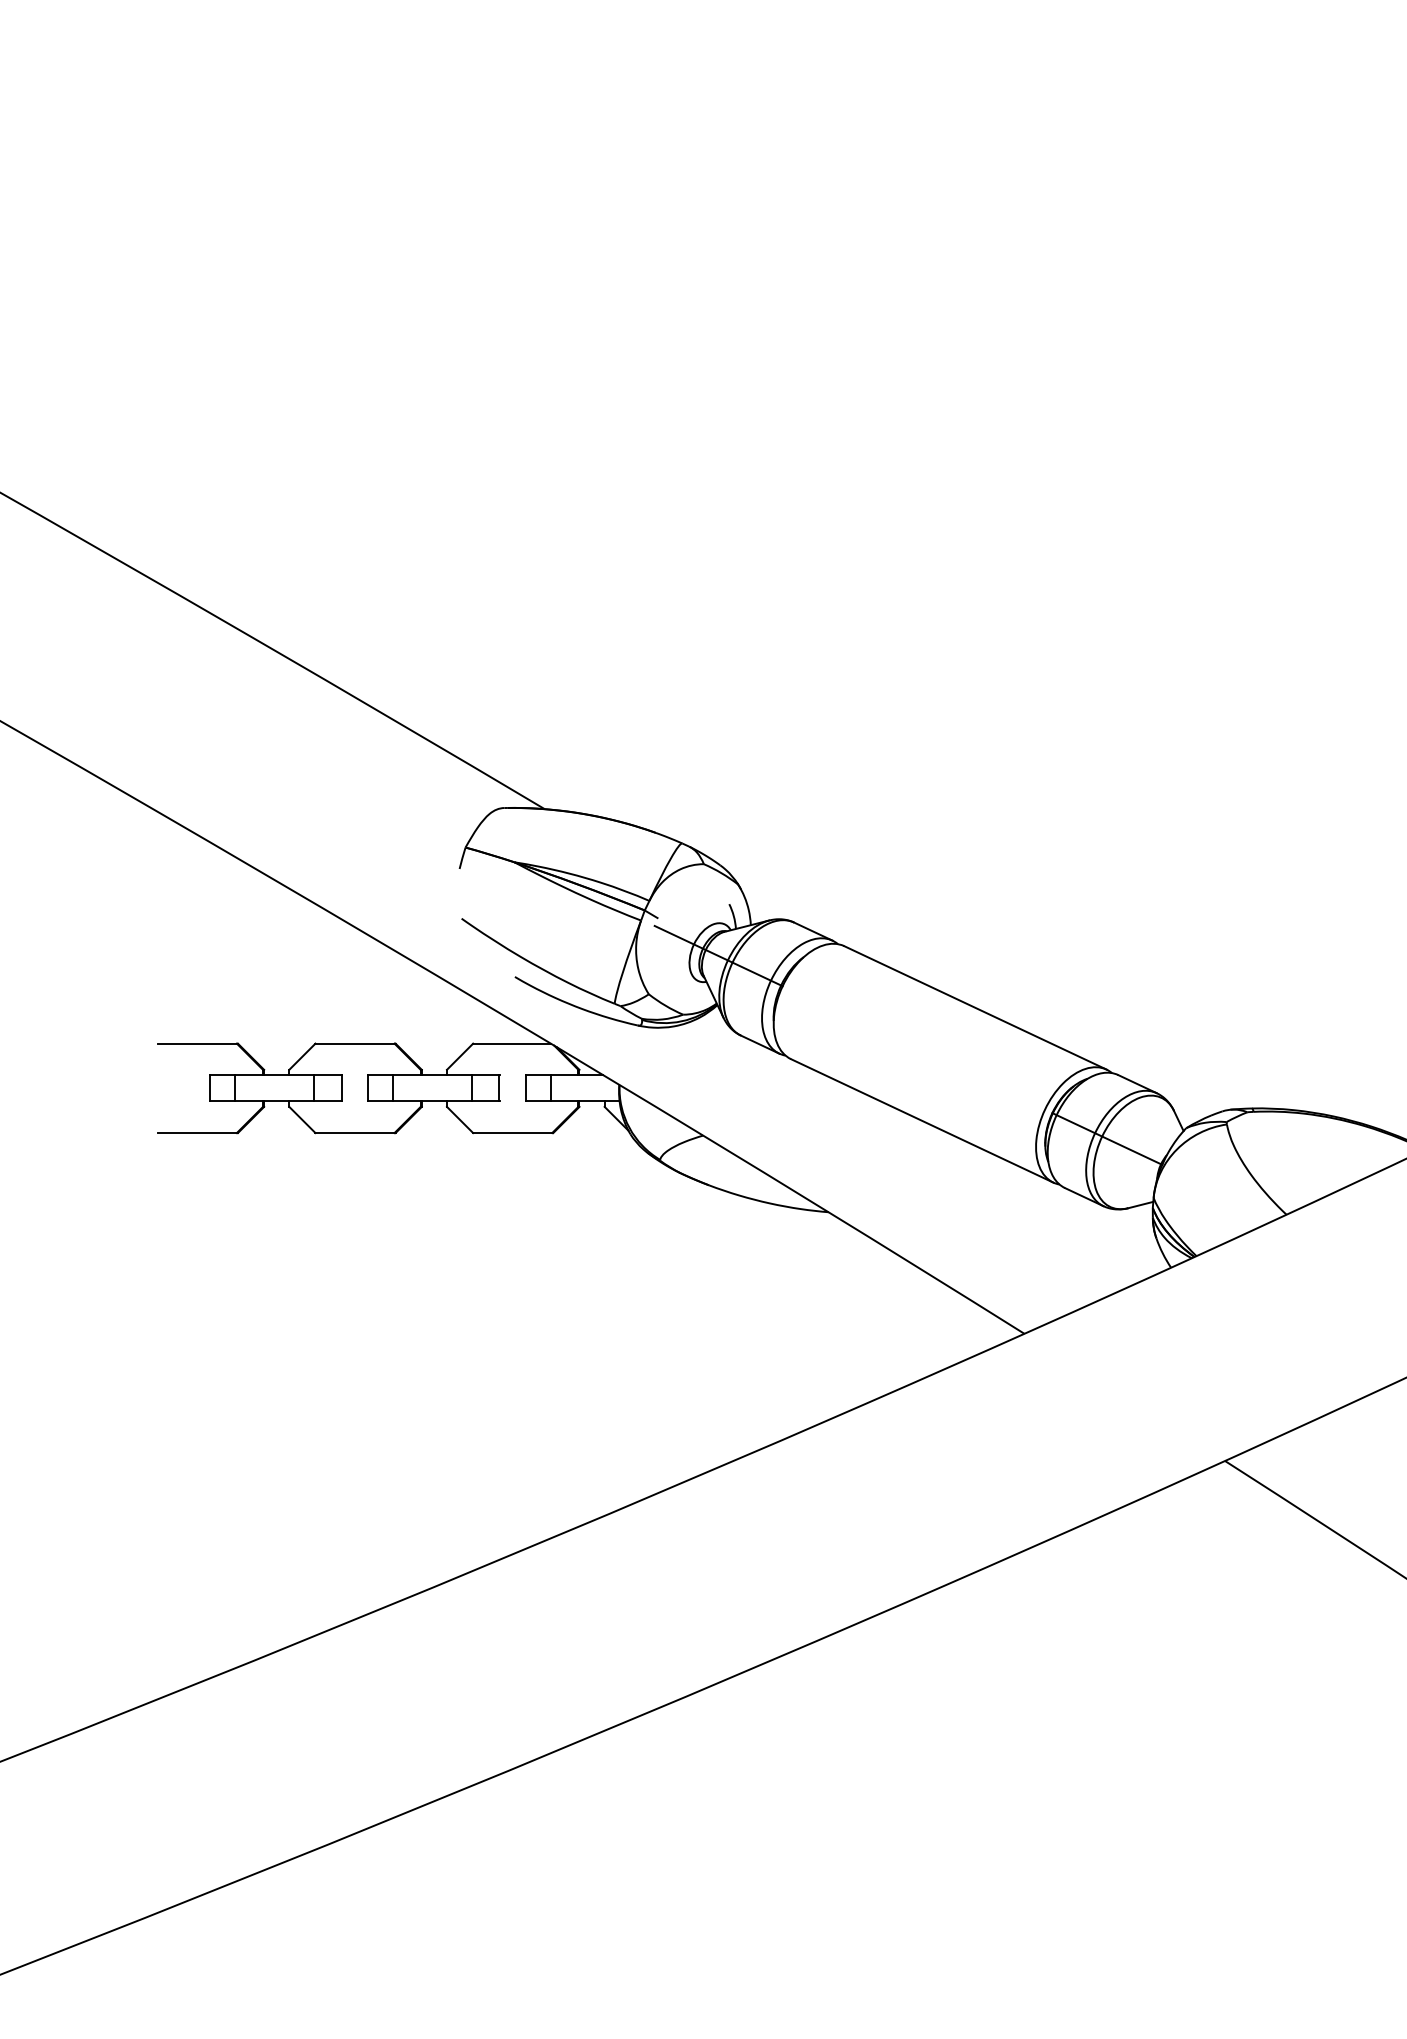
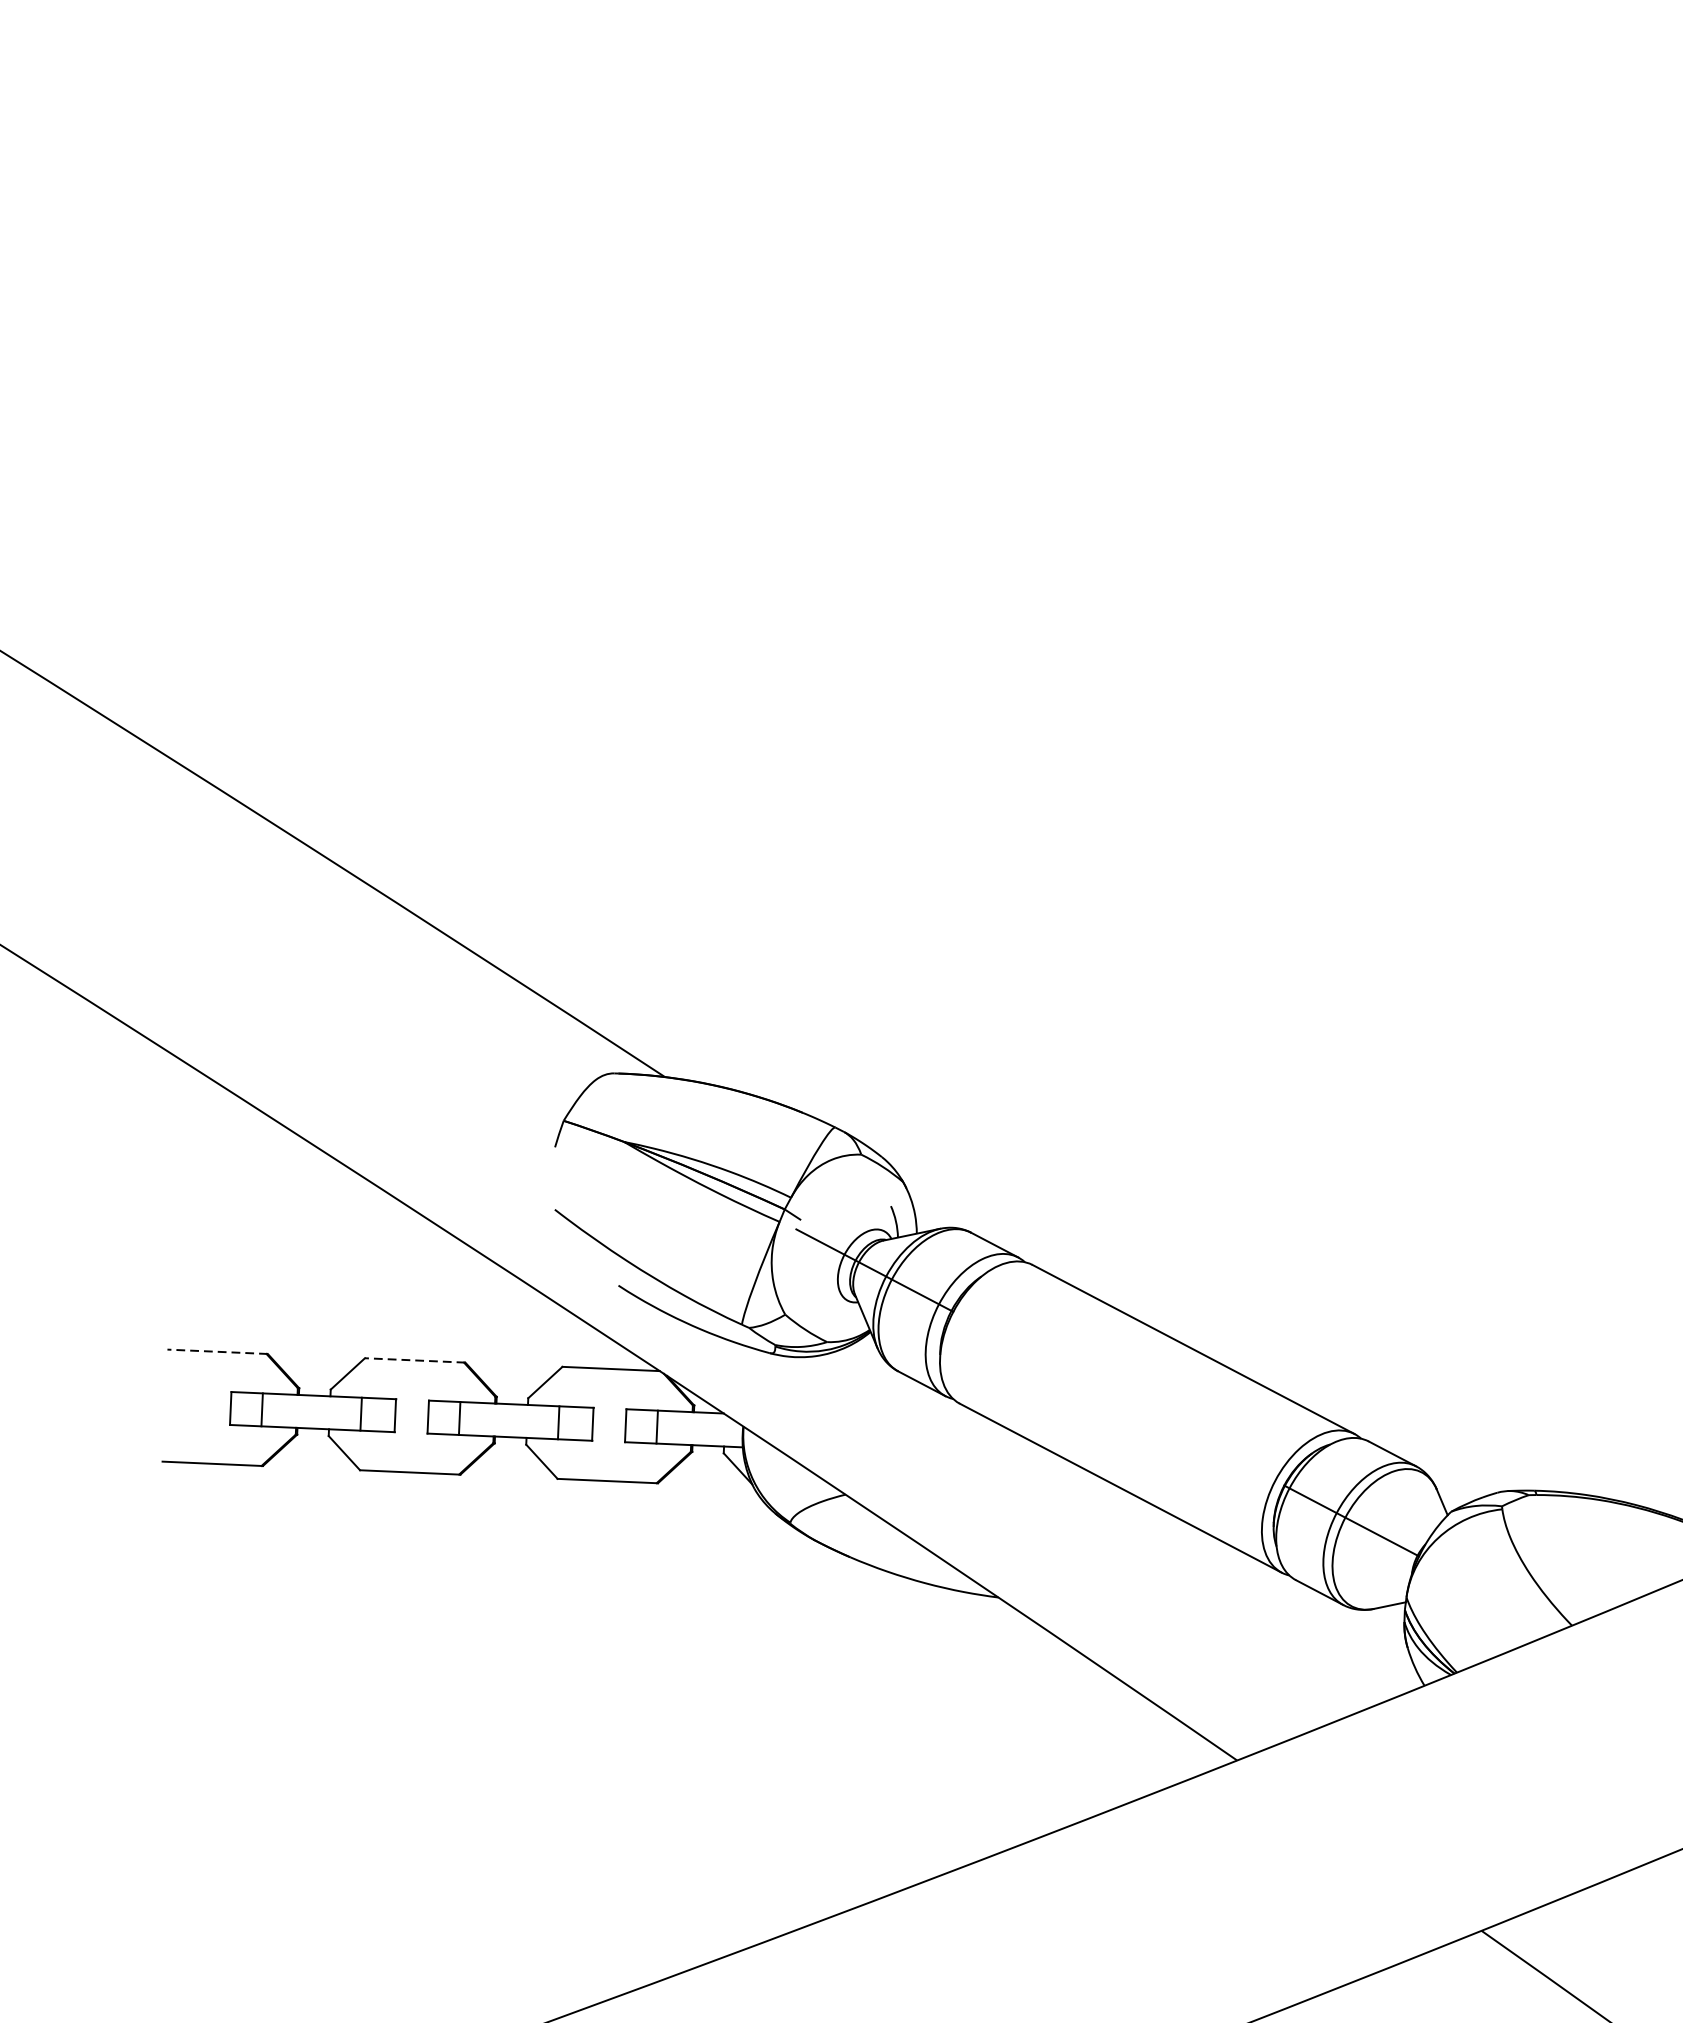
line: (197, 1043) -> (217, 1351), solid -> dashed
line: (355, 1043) -> (415, 1360), solid -> dashed

